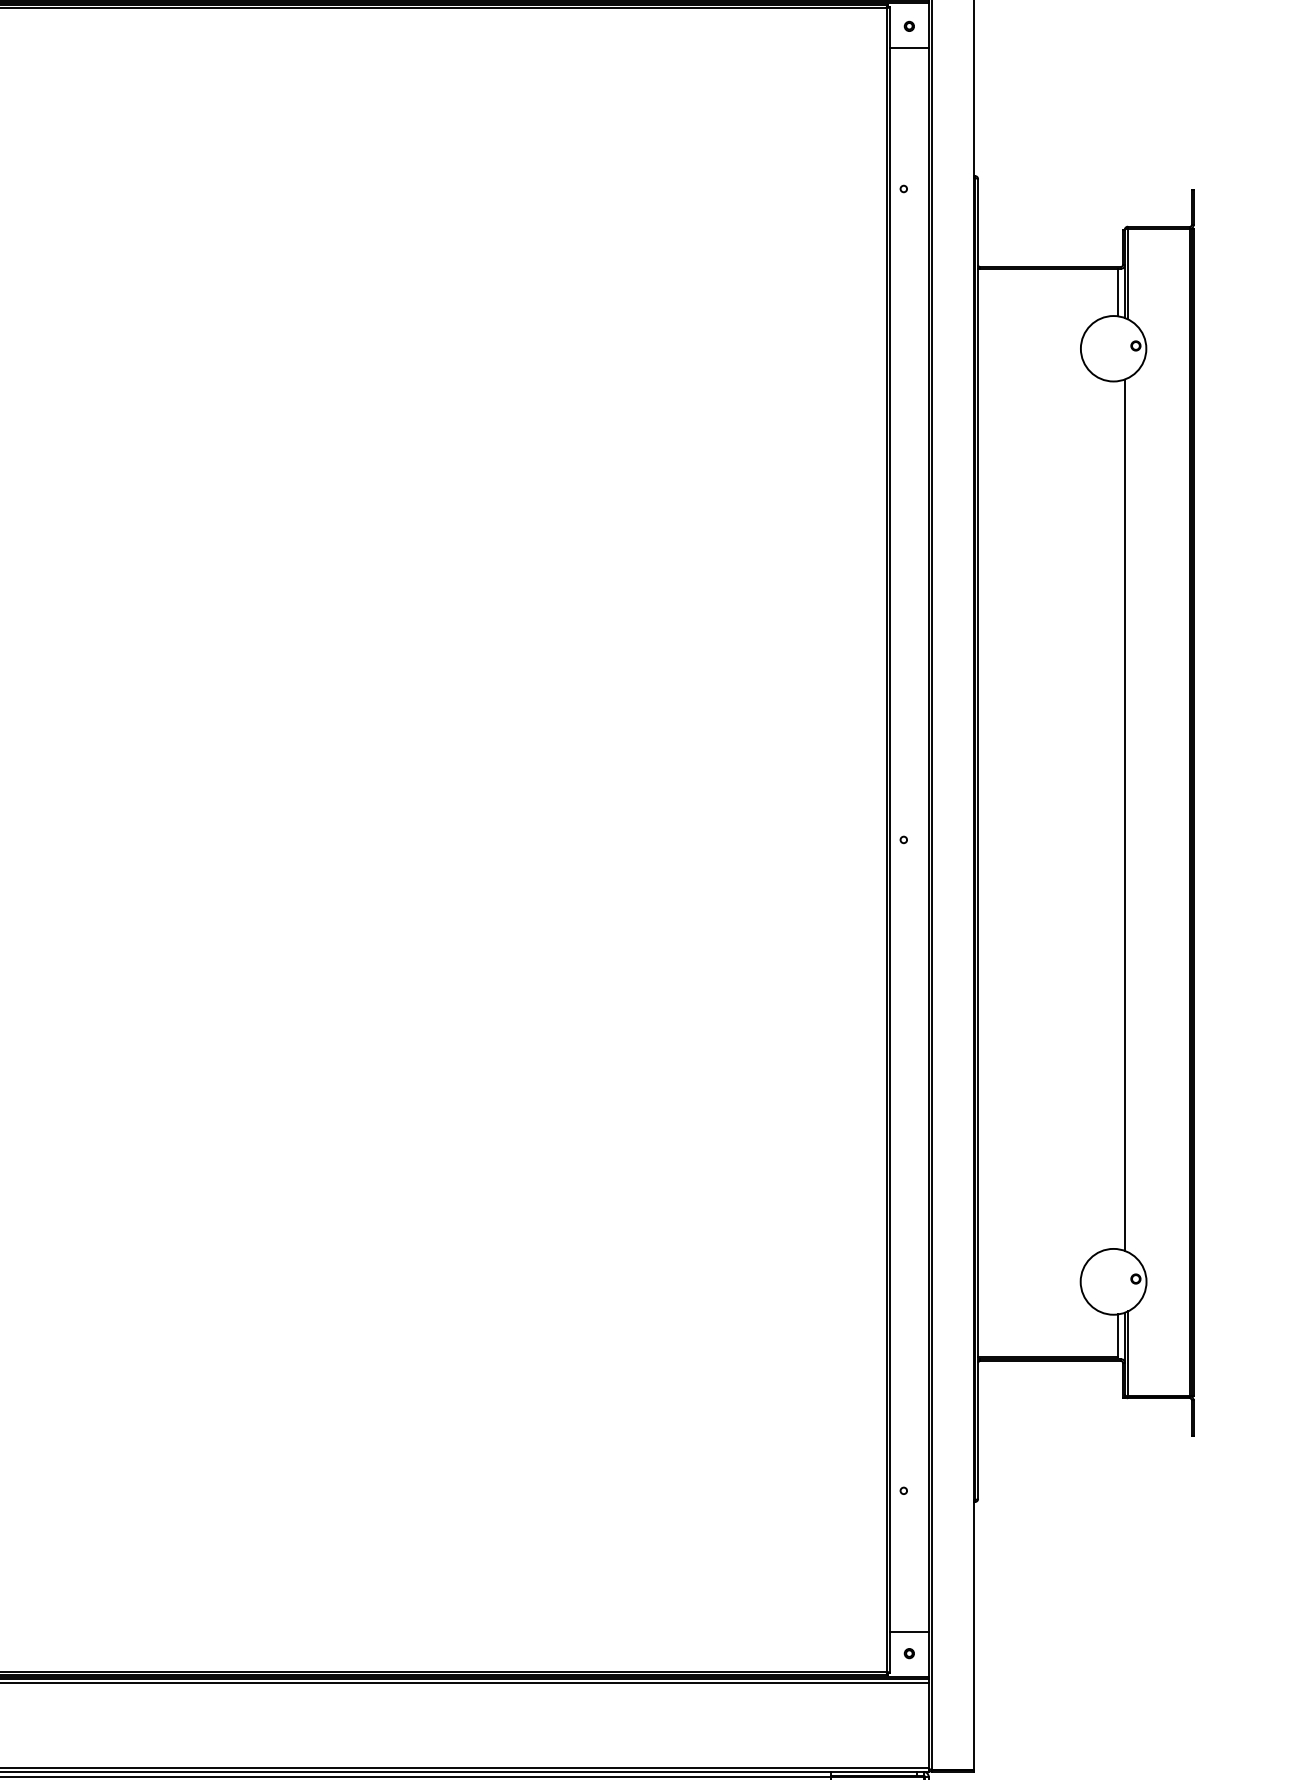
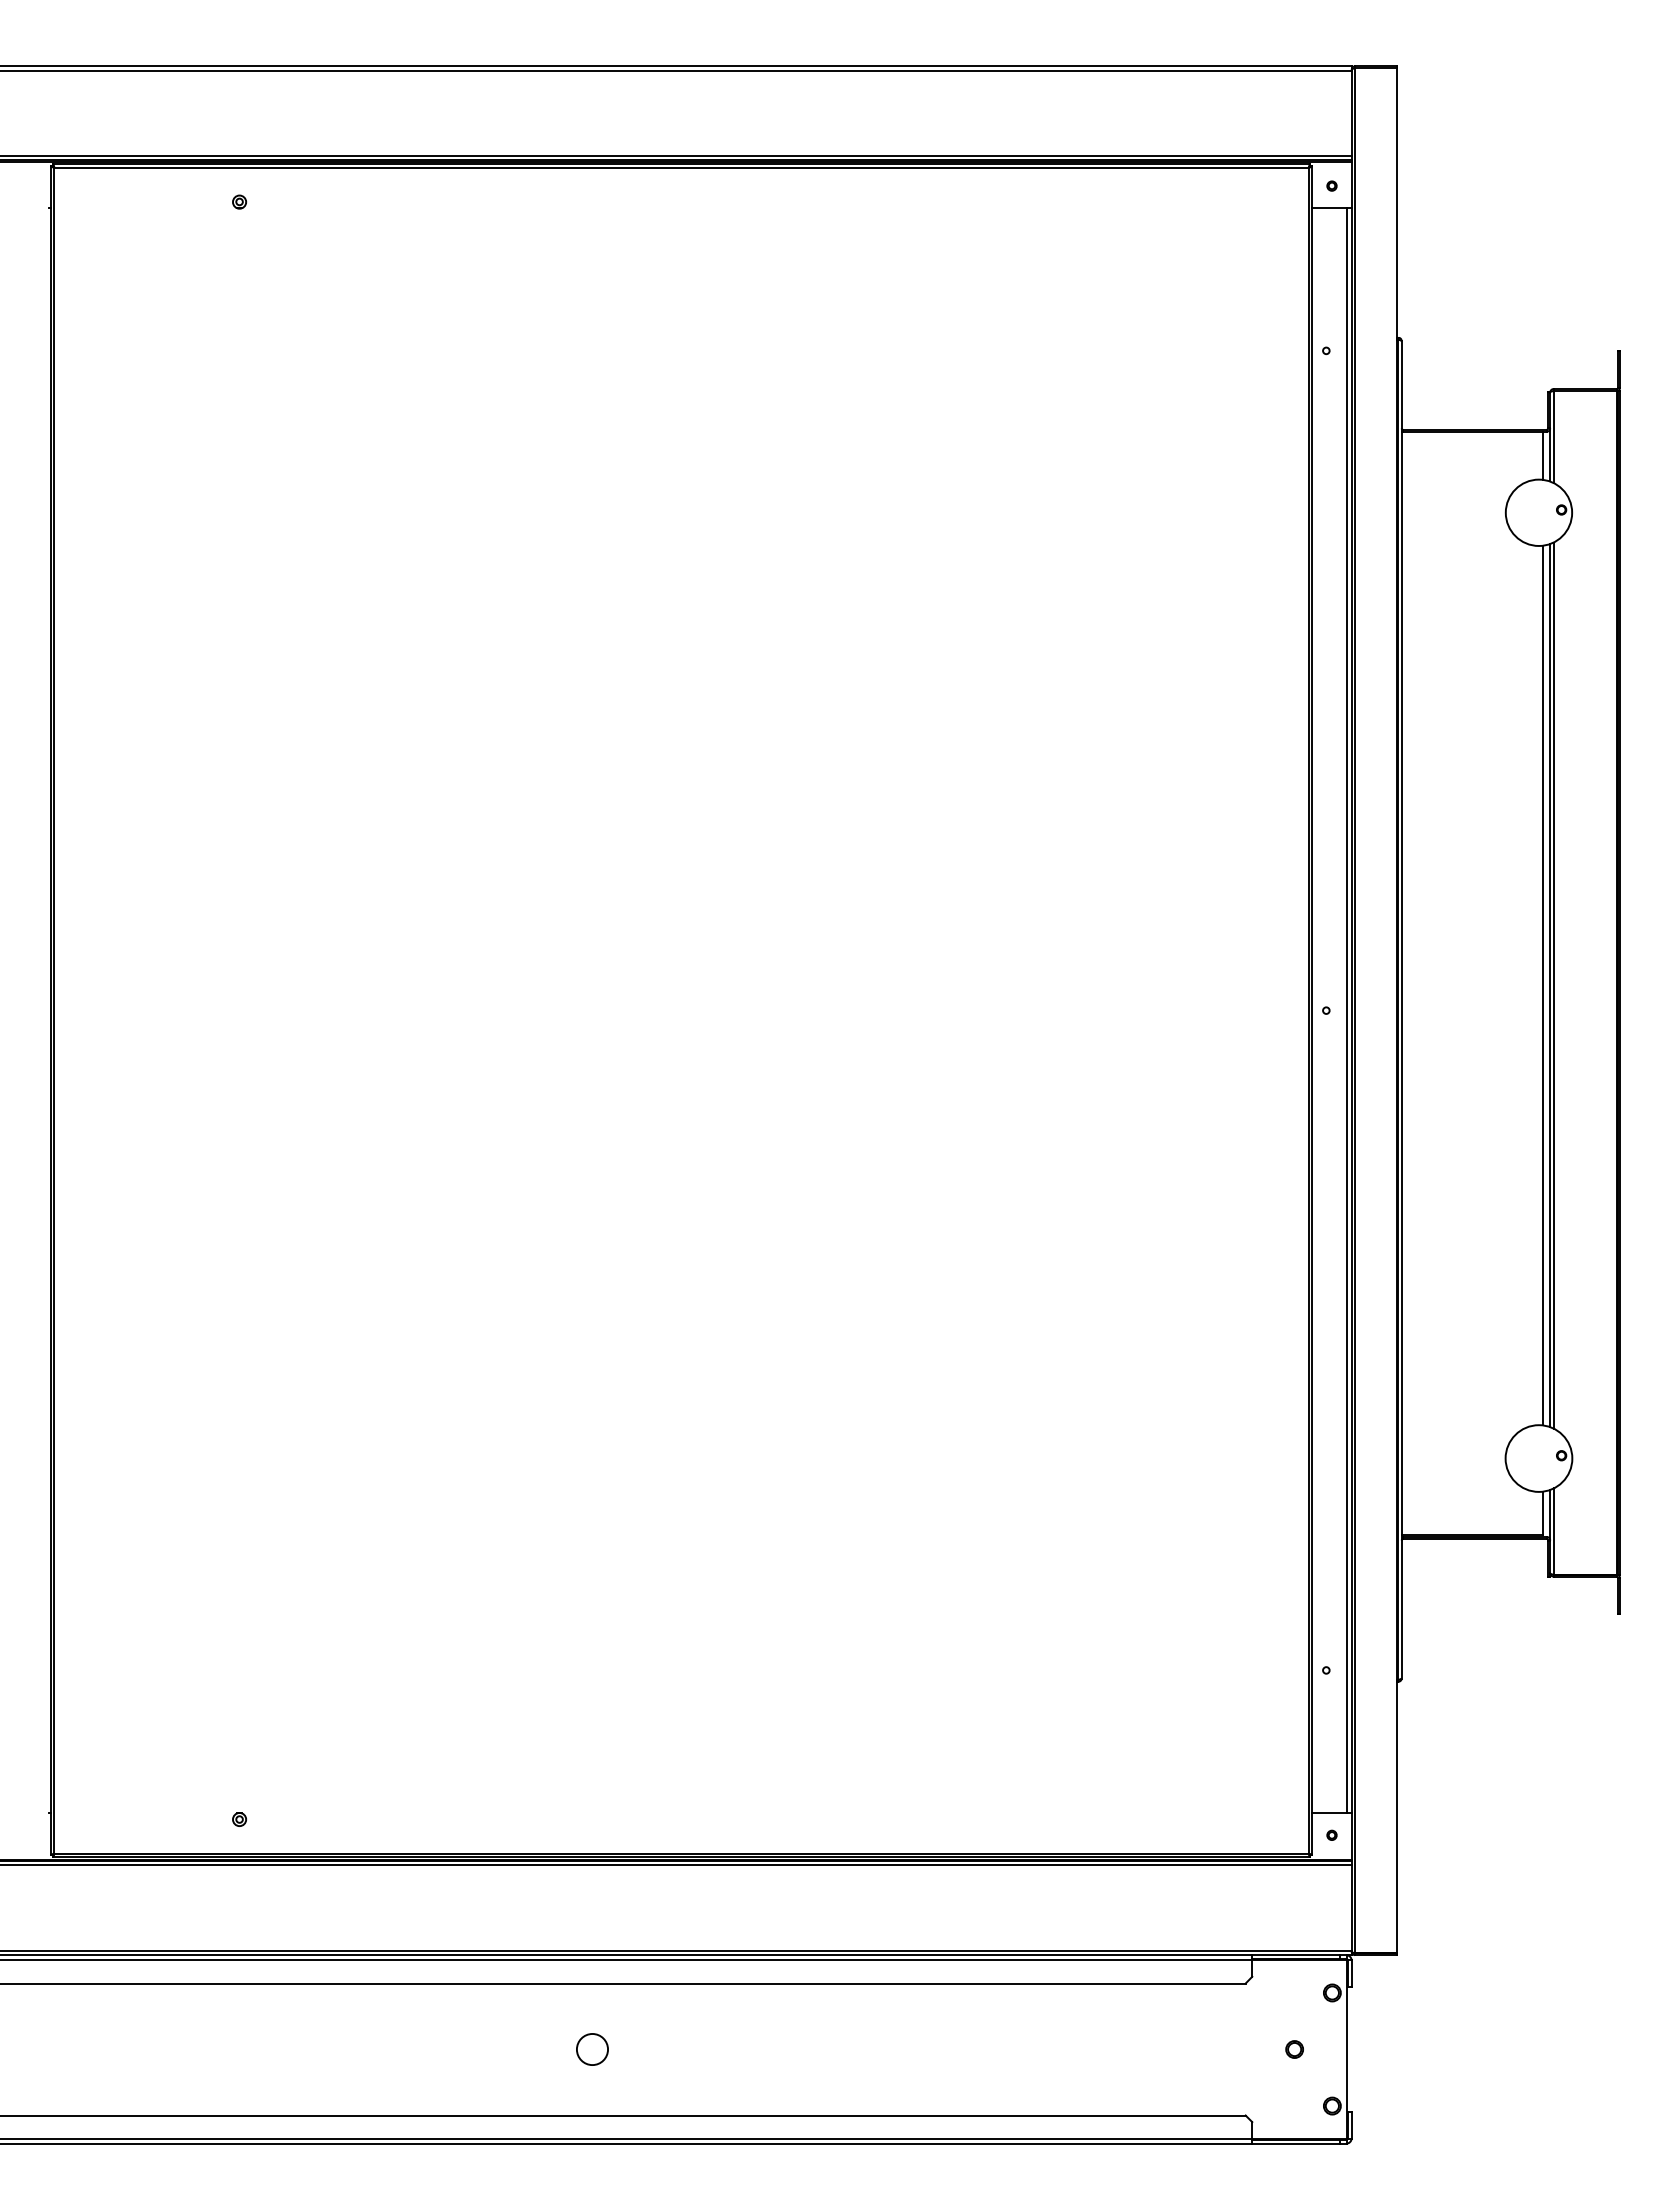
line: (1118, 815) -> (1543, 985), added
line: (1127, 815) -> (1553, 985), added
line: (924, 839) -> (1347, 1010), added

